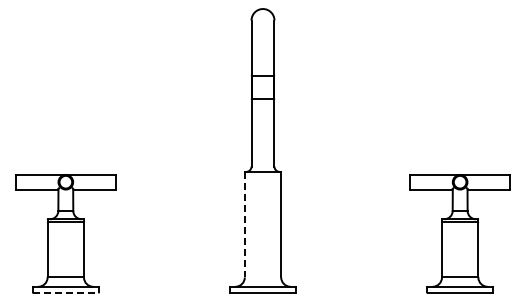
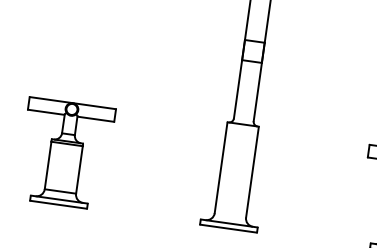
line: (244, 225) -> (220, 168), dashed -> solid
line: (65, 292) -> (58, 204), dashed -> solid

